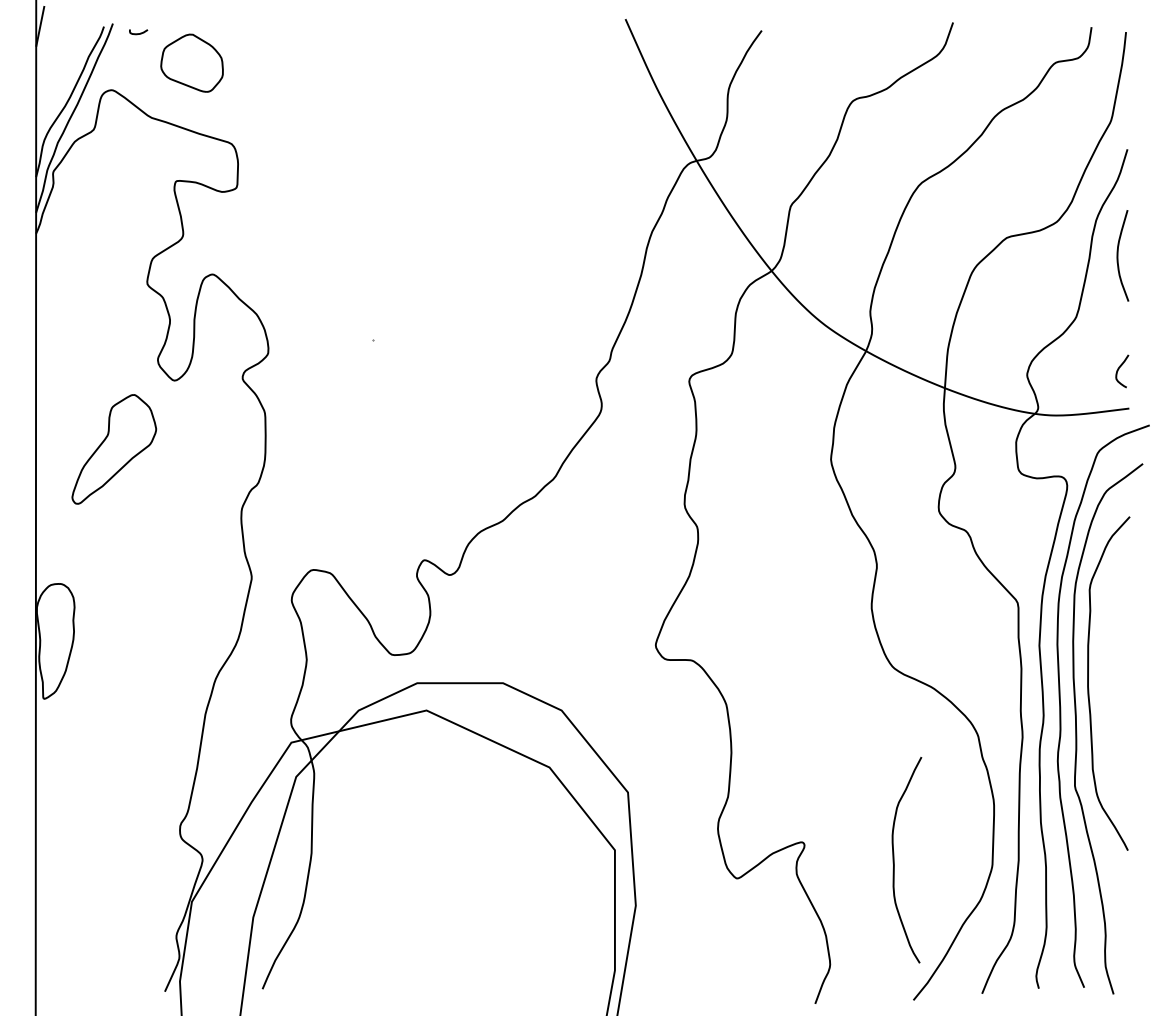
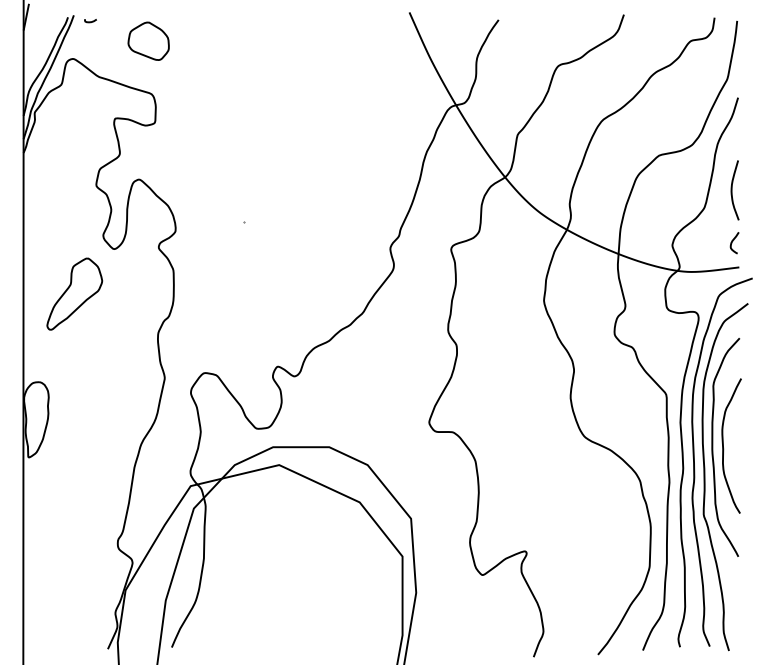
part: (191, 61) -> (148, 40), moved
curve: (1118, 255) -> (732, 190), moved
curve: (894, 859) -> (723, 445), moved

